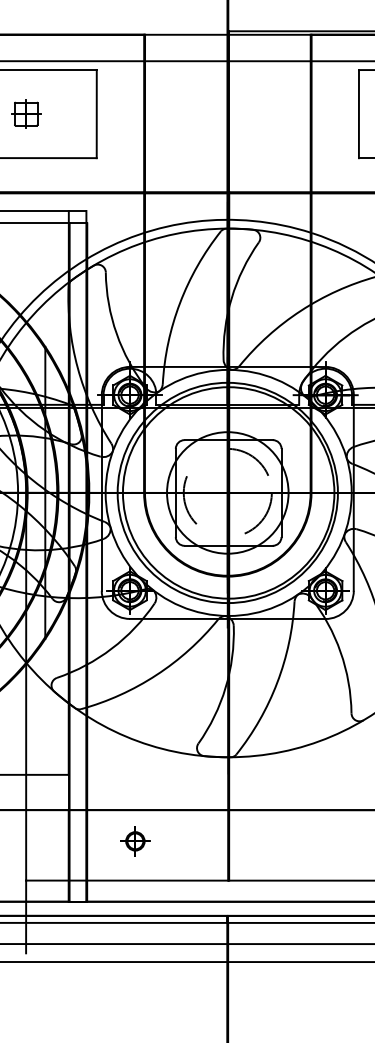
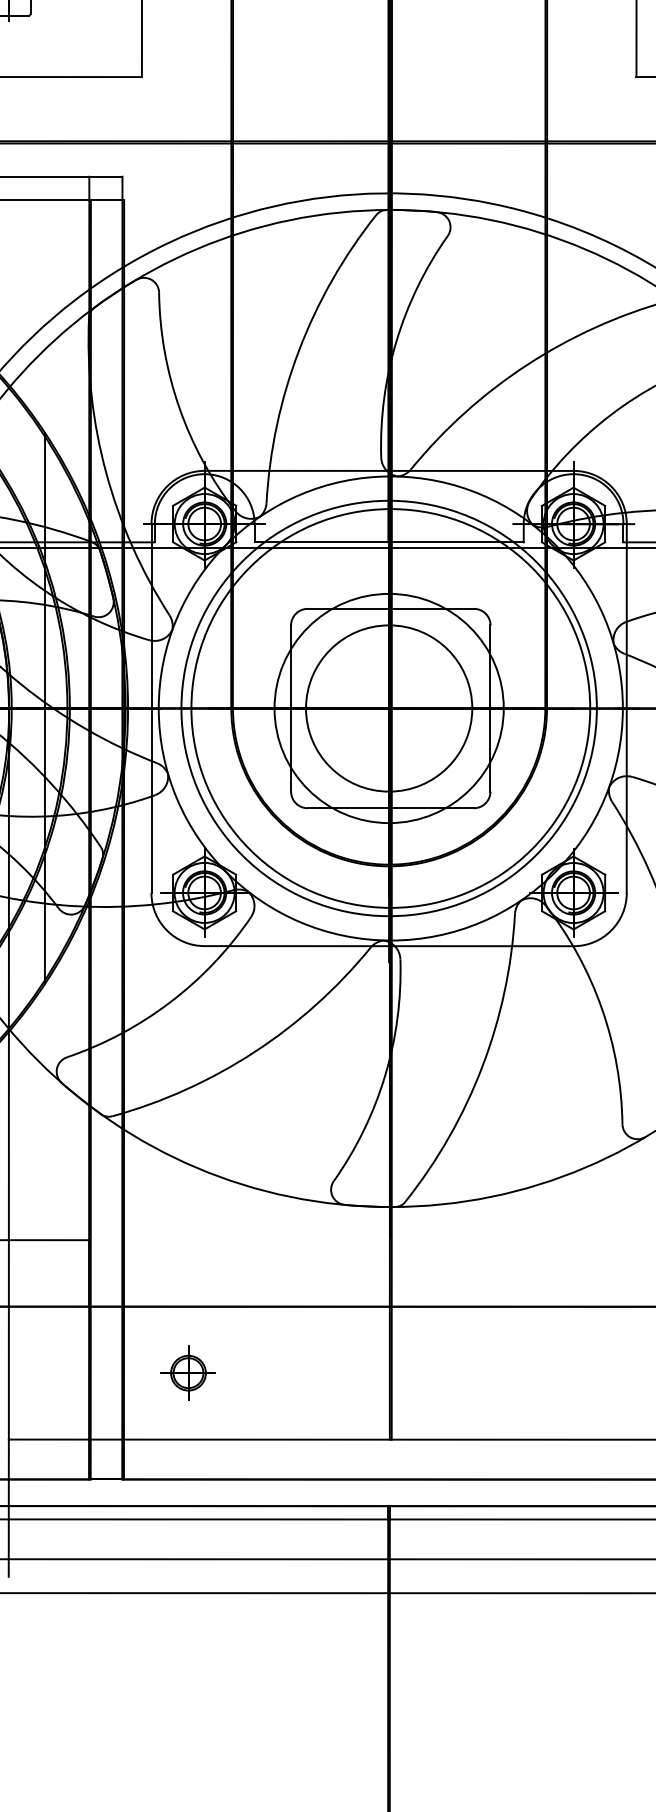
circle: (227, 492) -> (388, 707), dashed -> solid
part: (135, 841) -> (188, 1373), moved

